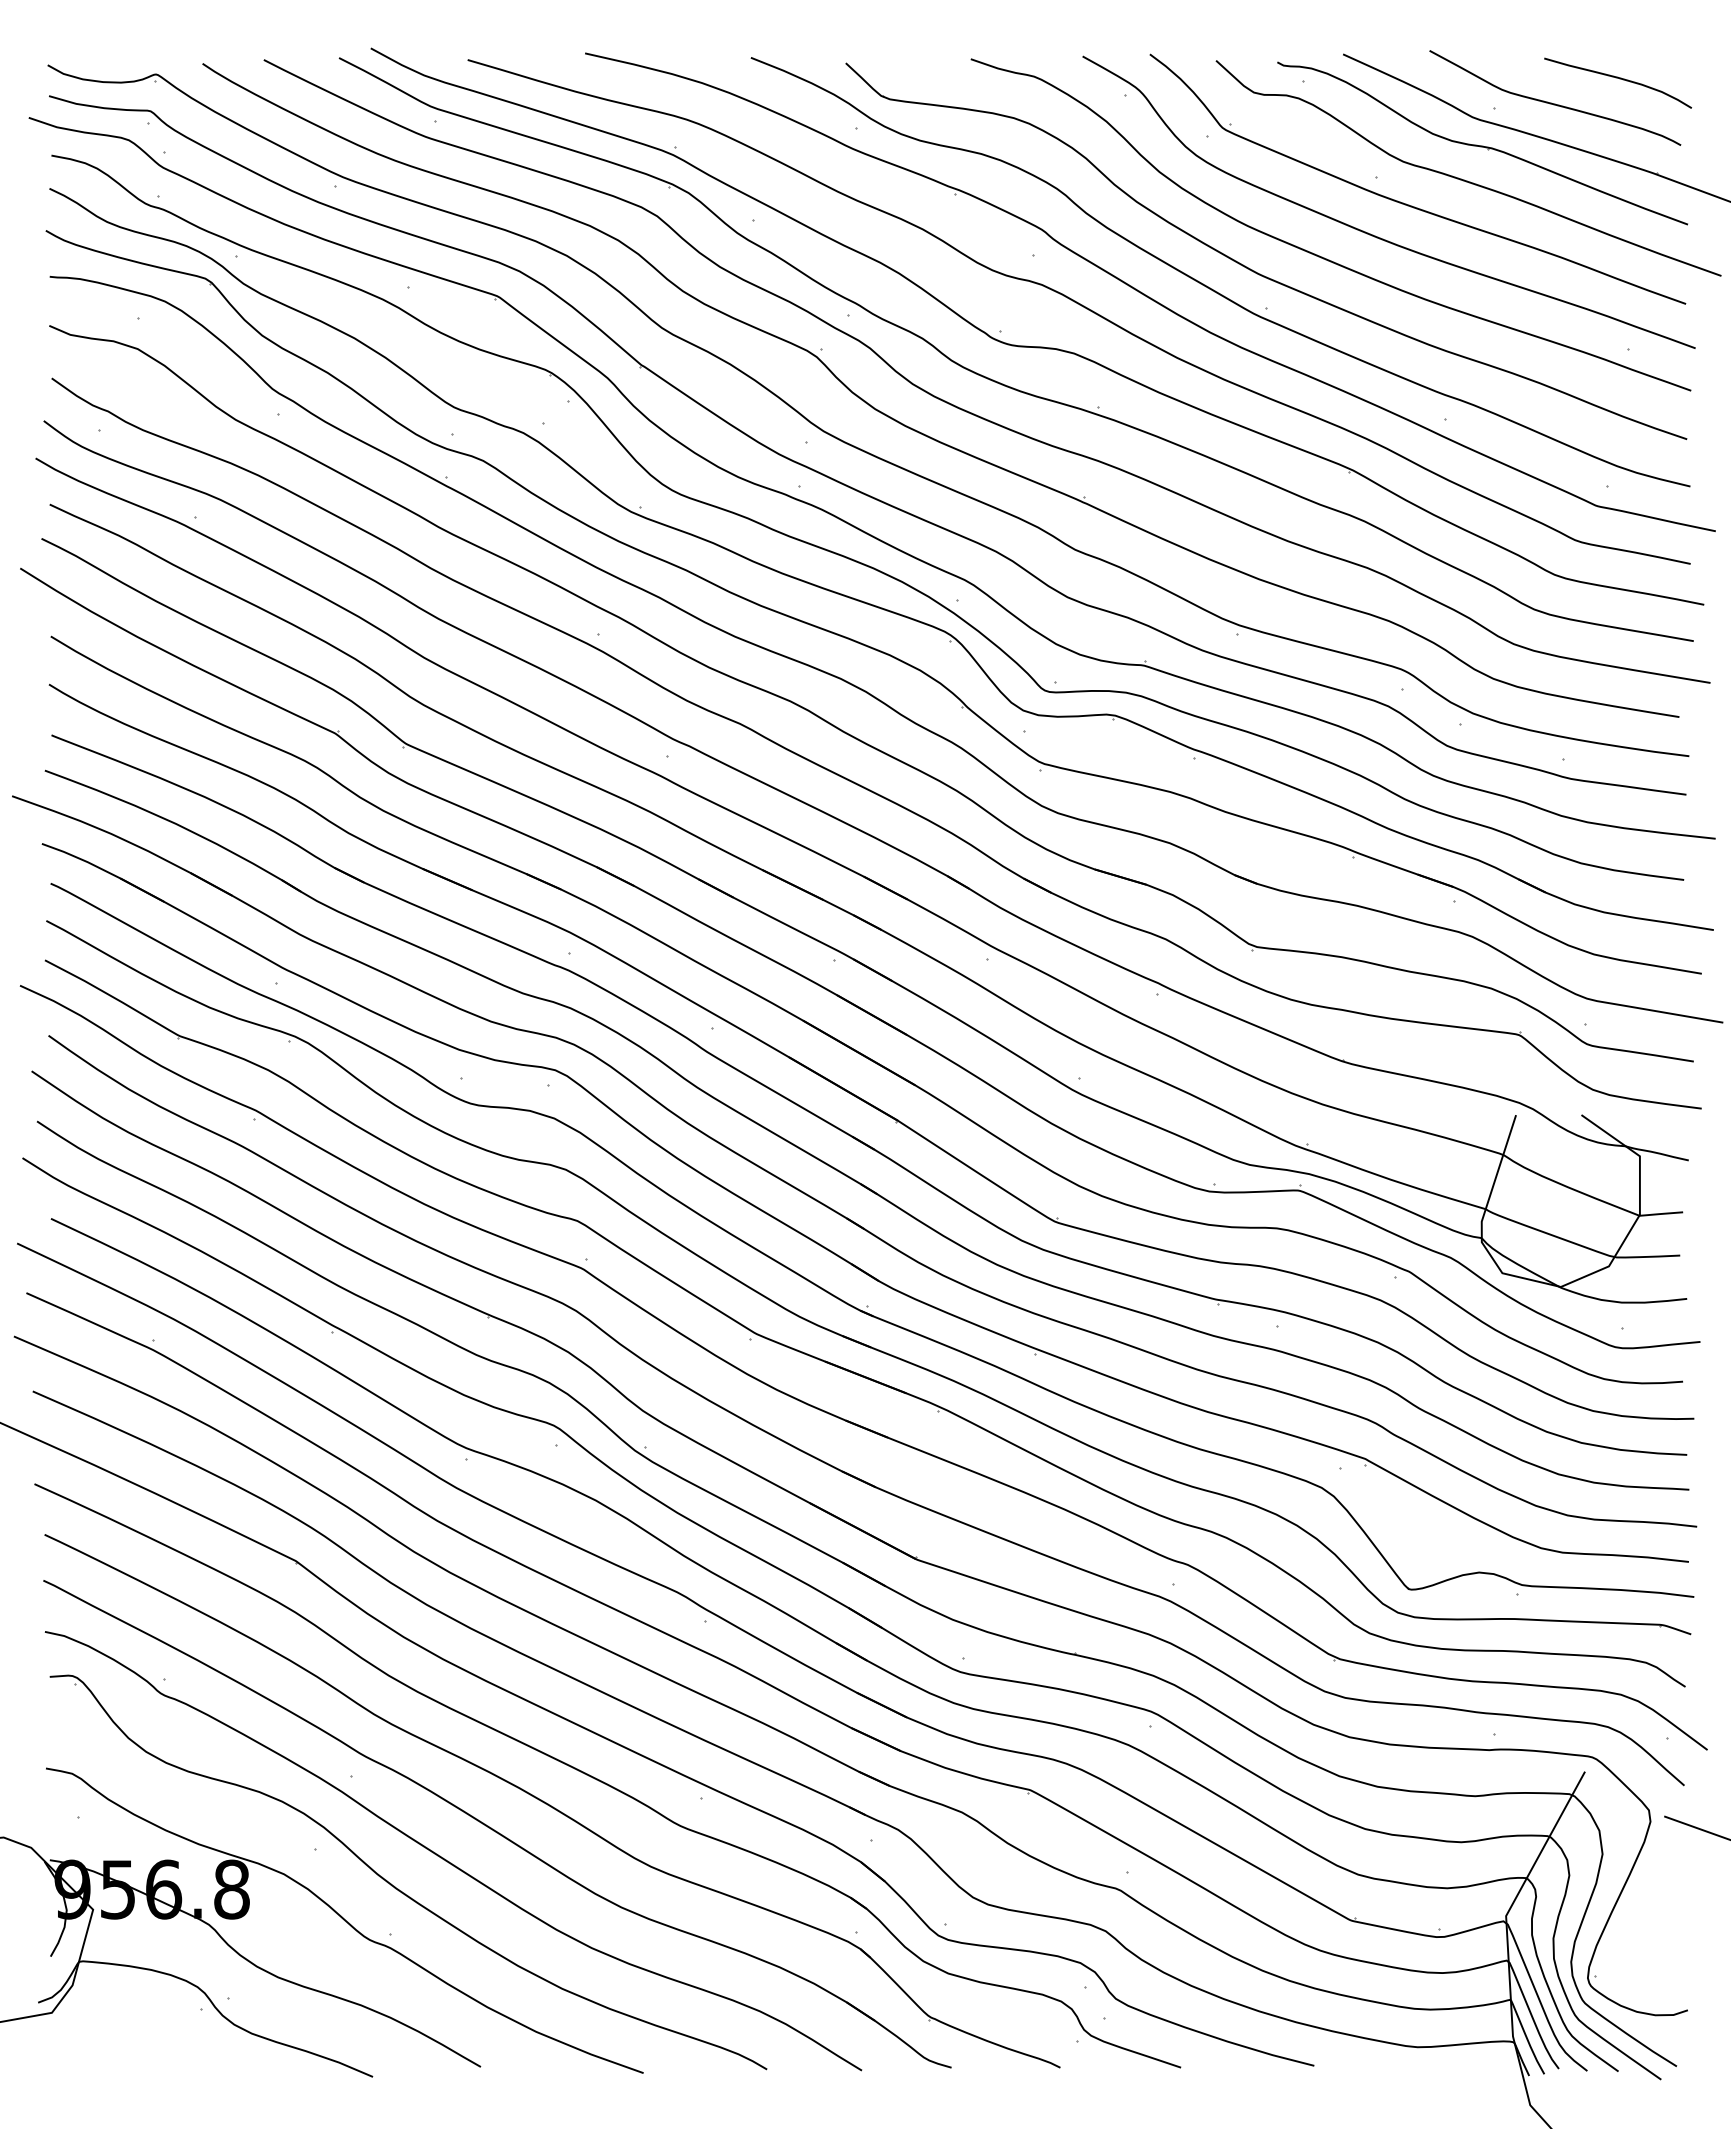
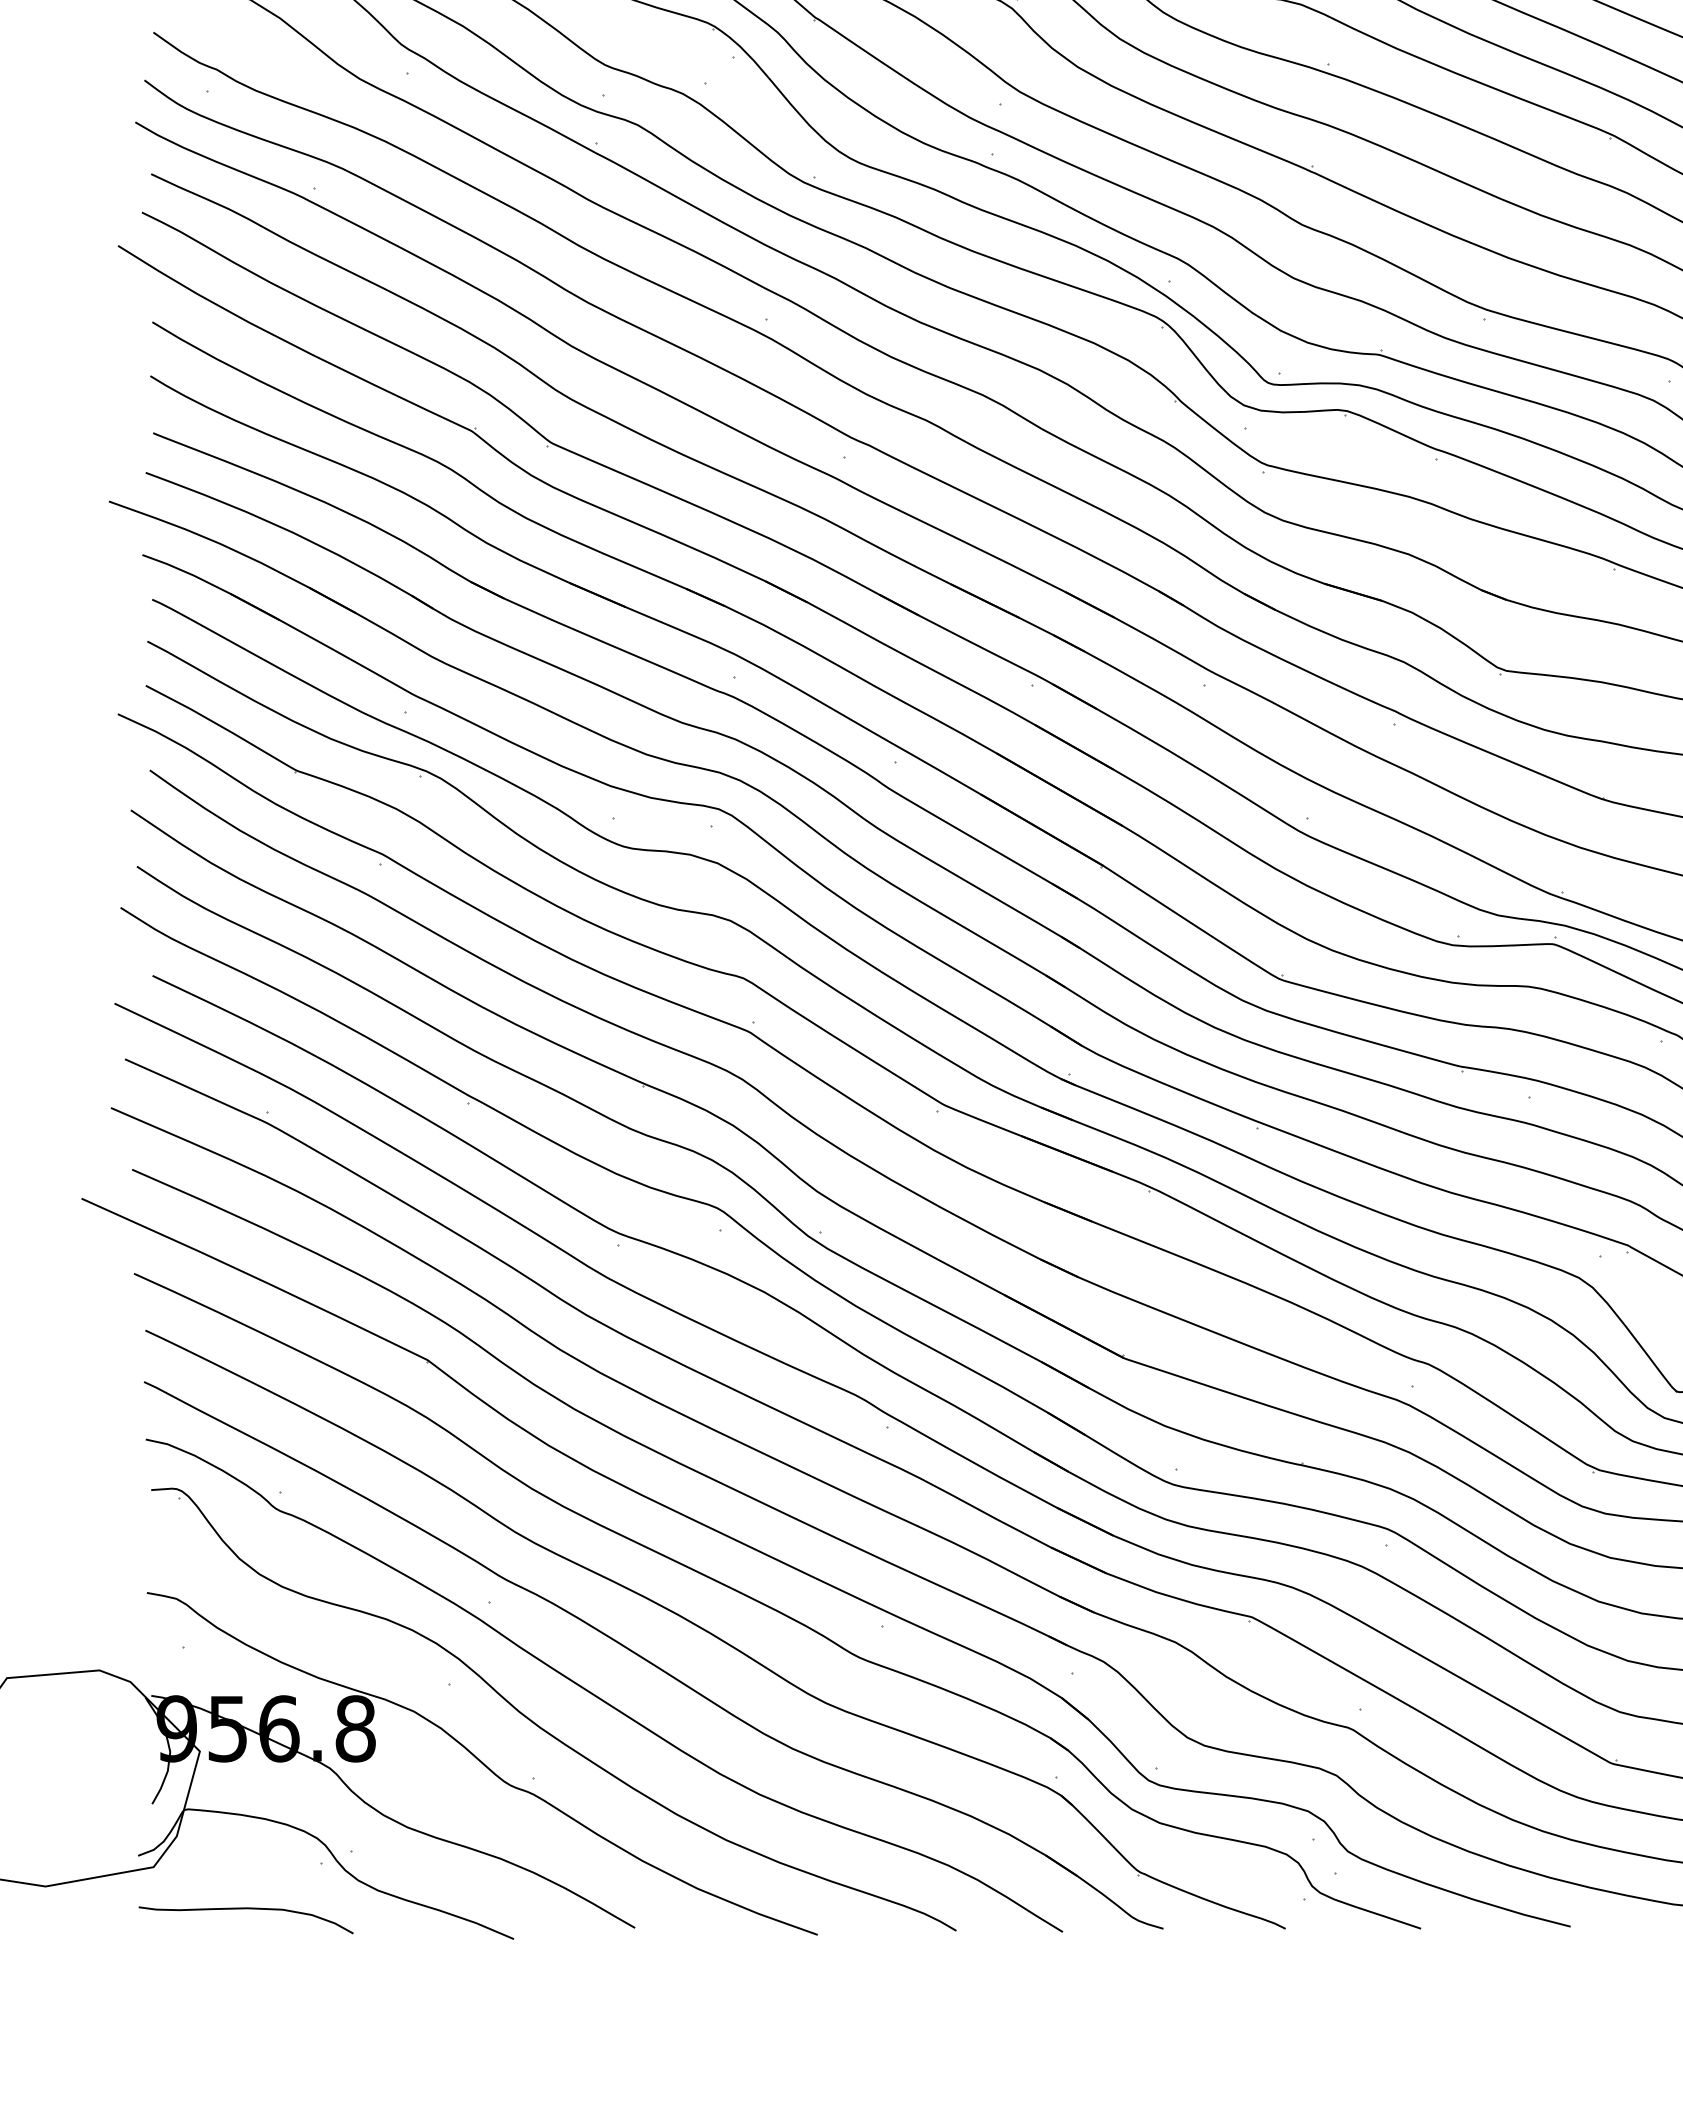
curve: (134, 2050) -> (246, 1909), added

